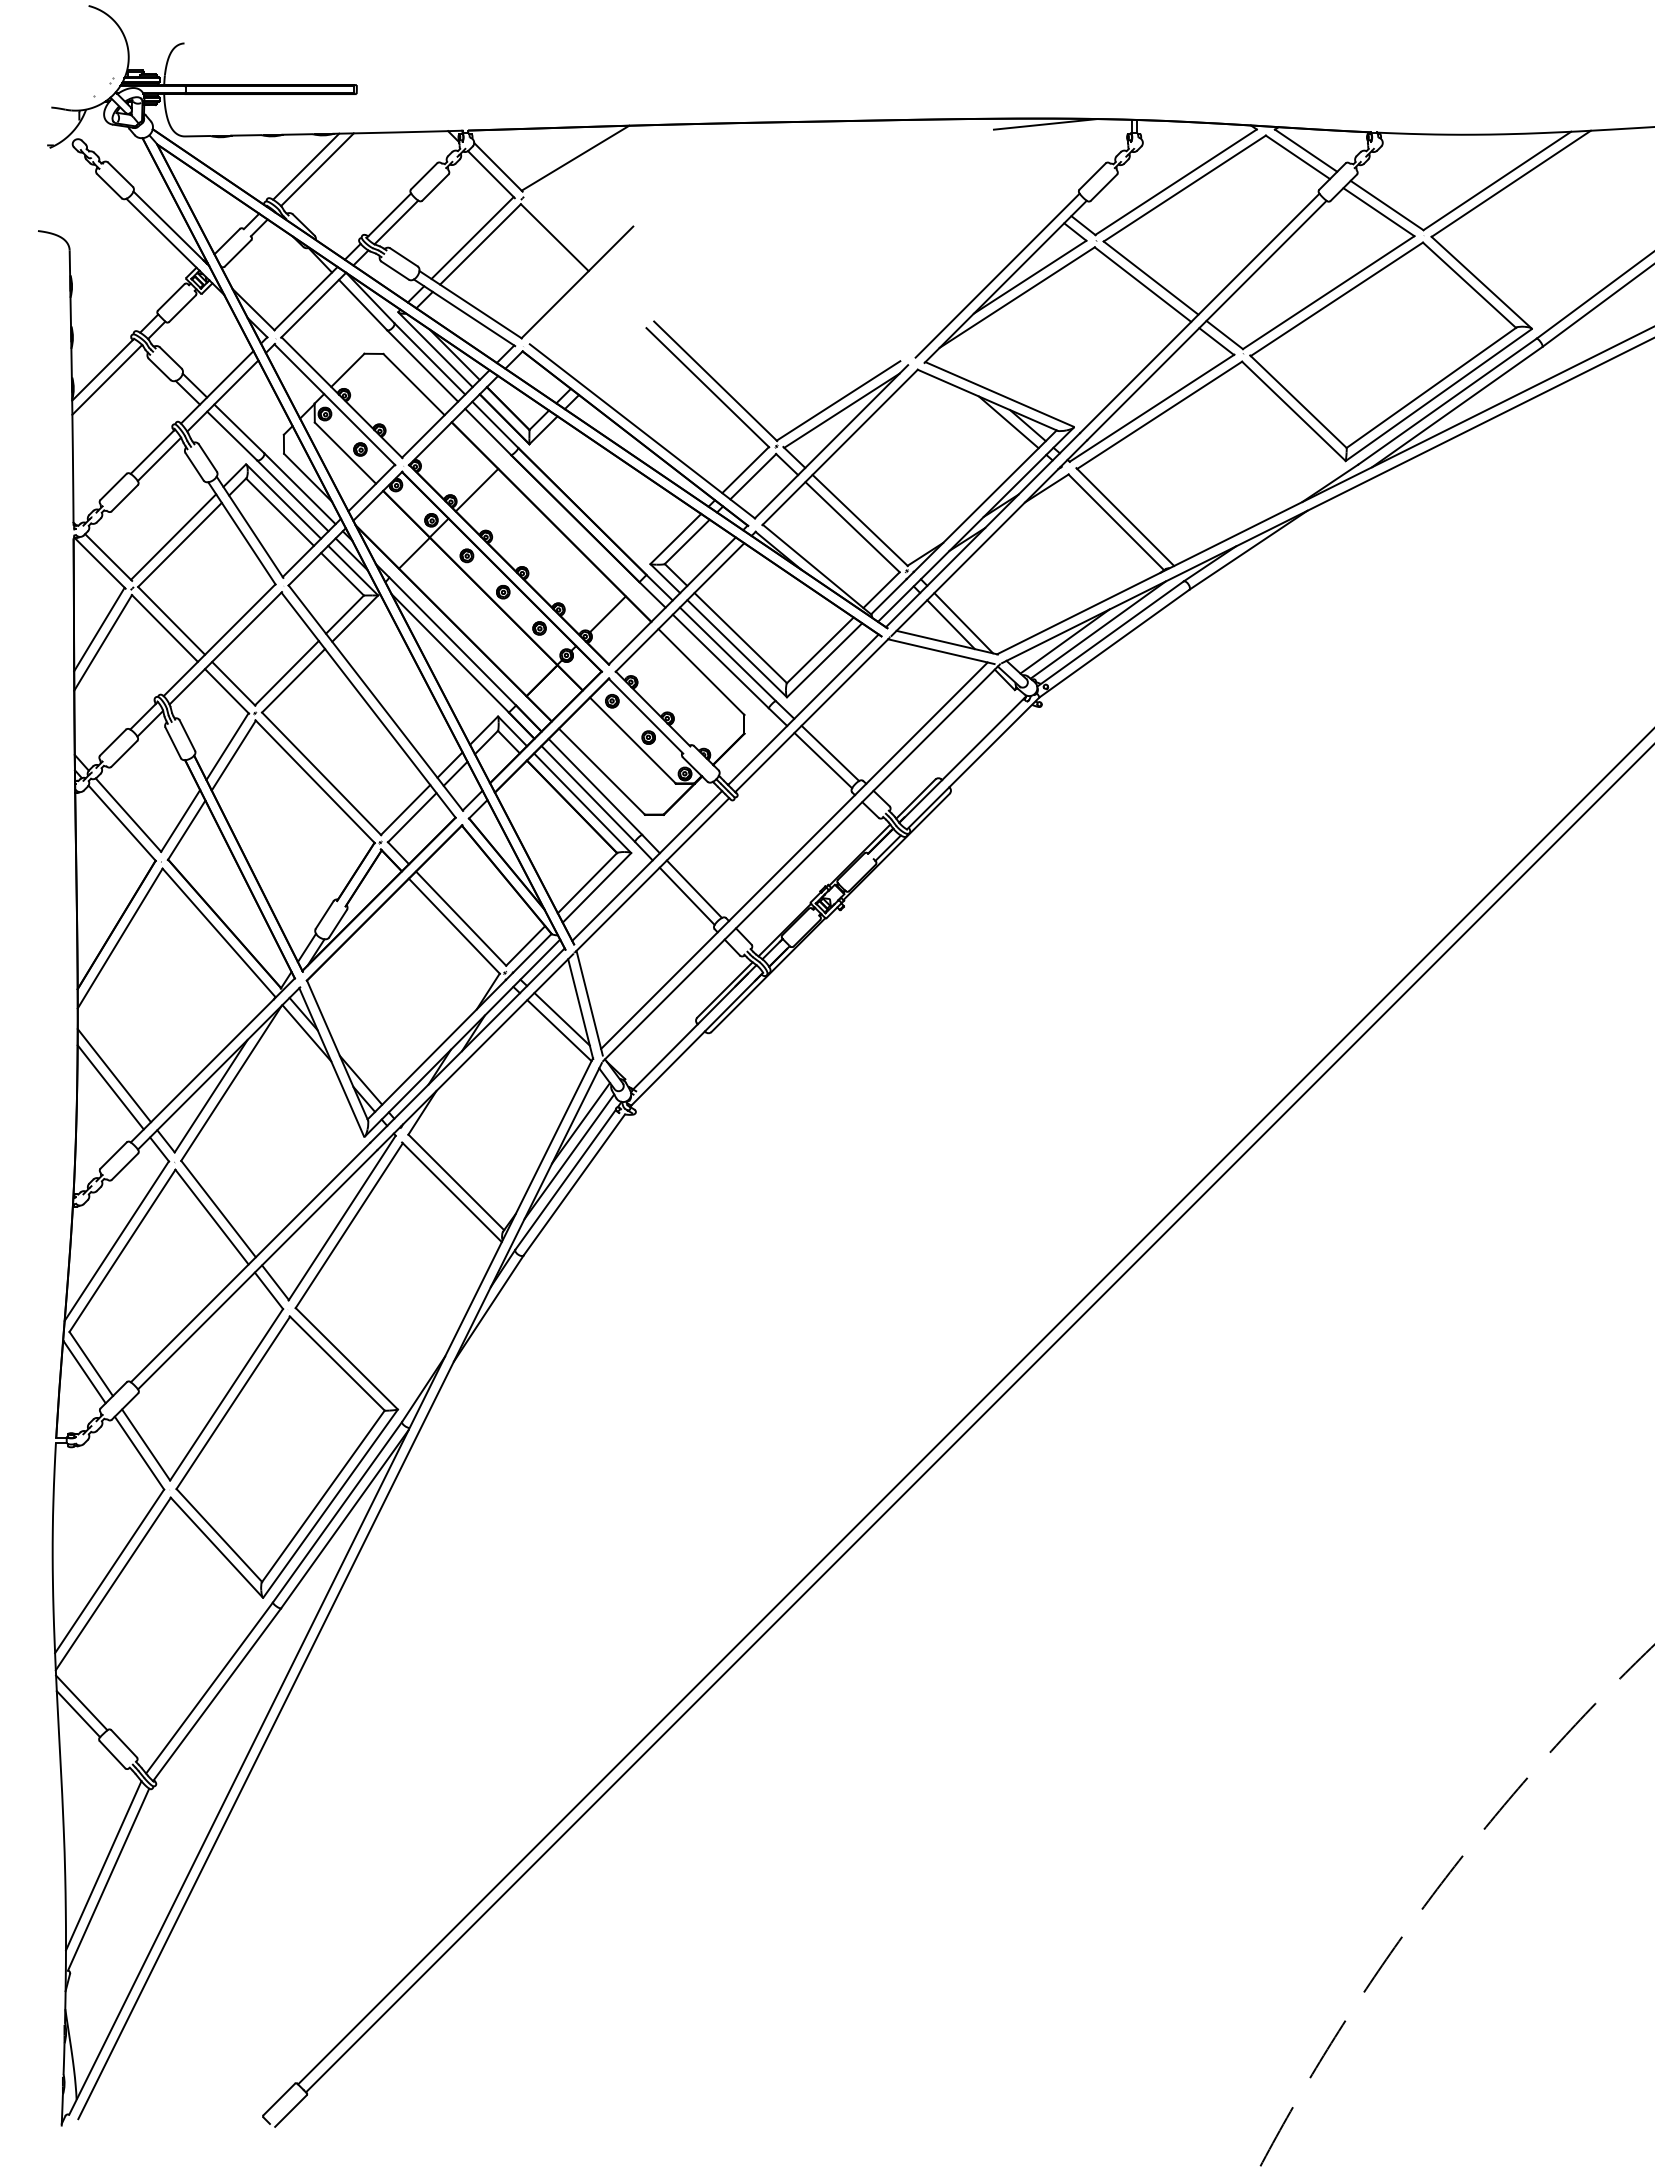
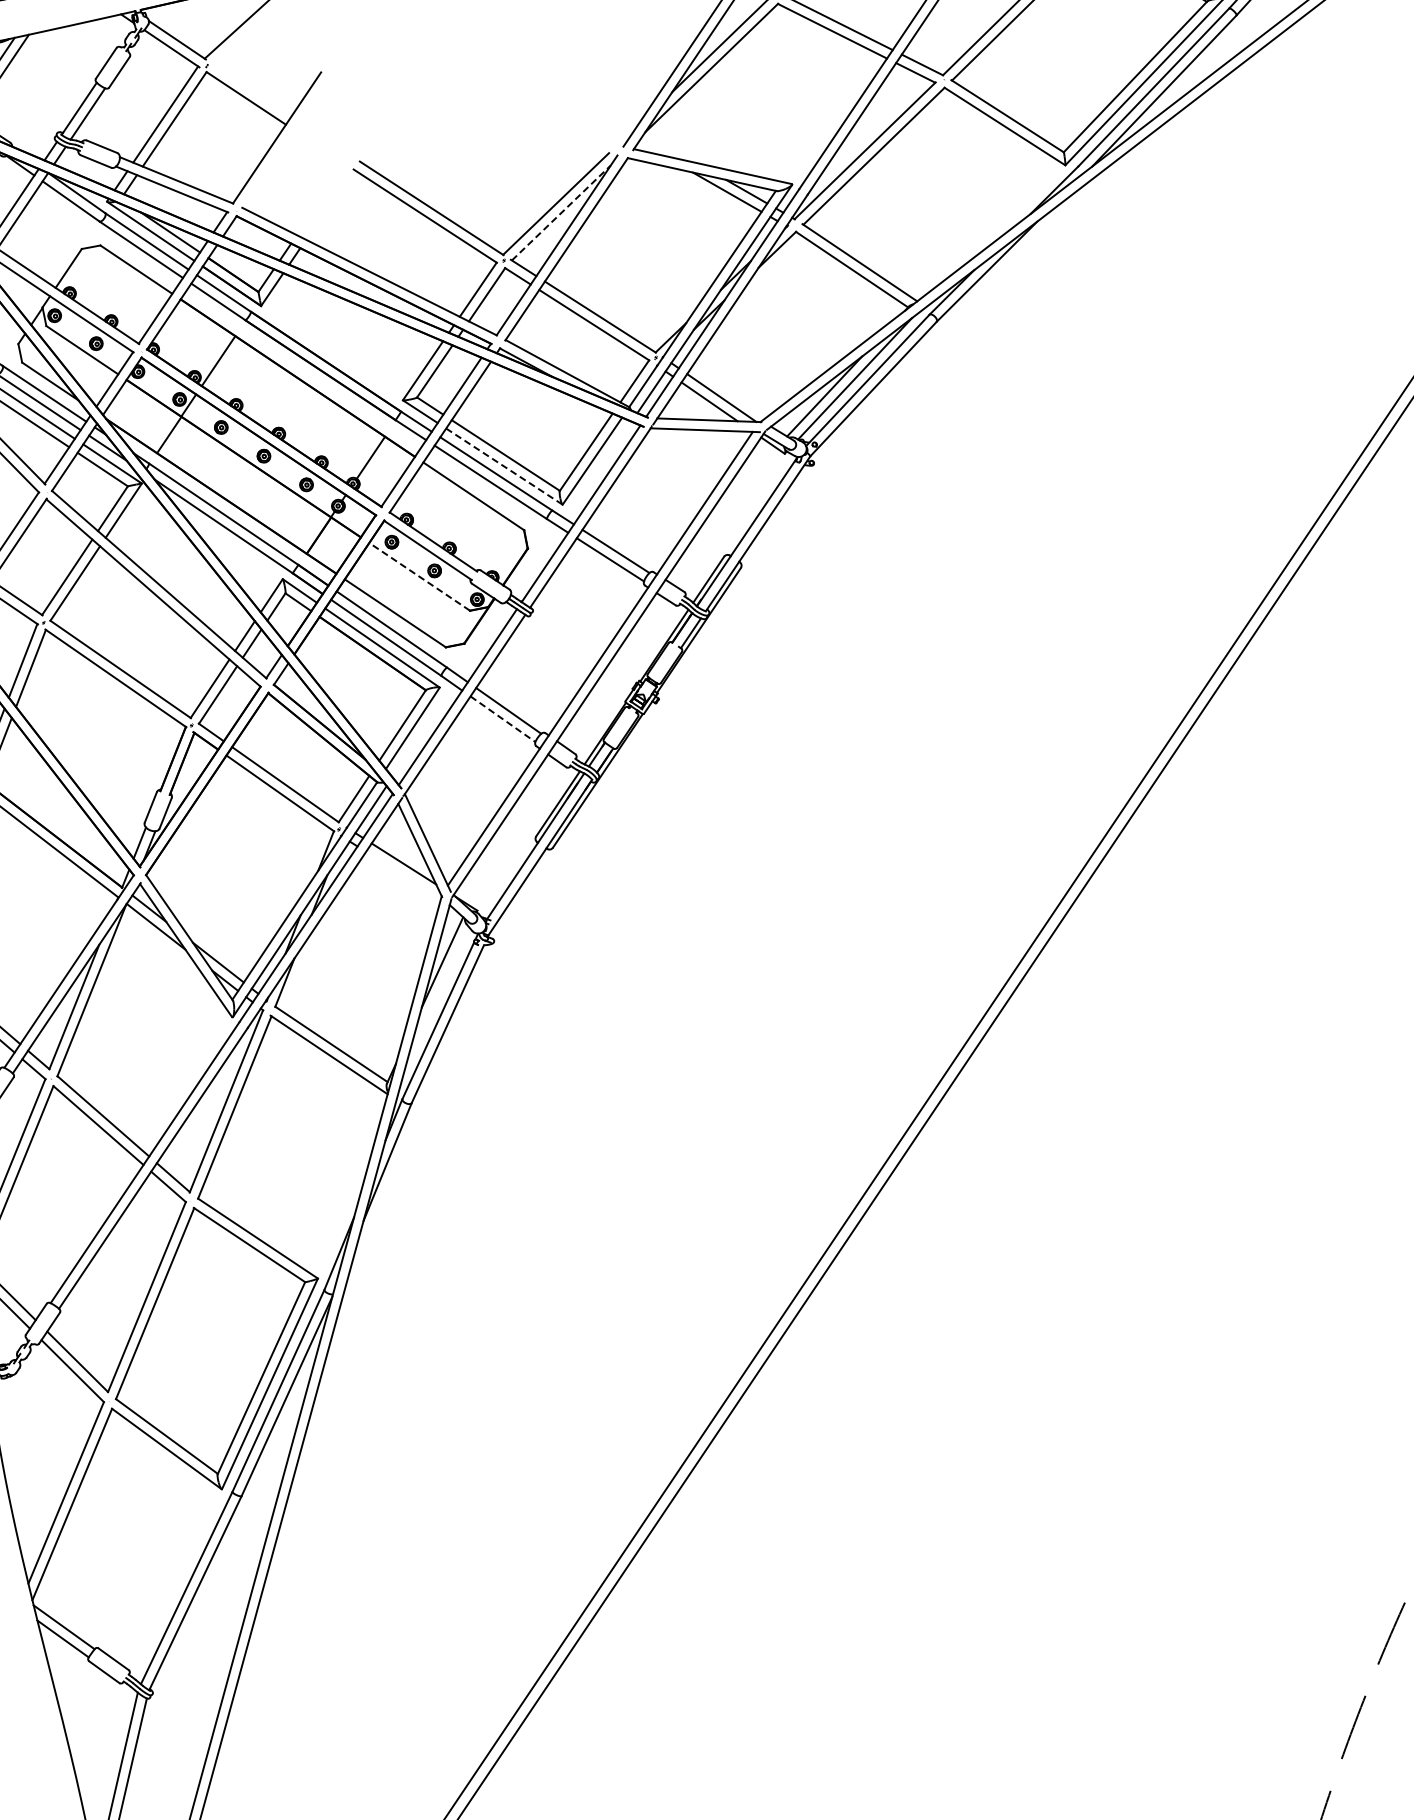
line: (841, 410) -> (560, 212), solid -> dashed
line: (736, 648) -> (503, 466), solid -> dashed
line: (632, 740) -> (419, 576), solid -> dashed
line: (687, 896) -> (503, 719), solid -> dashed
line: (559, 1030) -> (403, 875), removed
line: (569, 1156) -> (437, 997), removed

